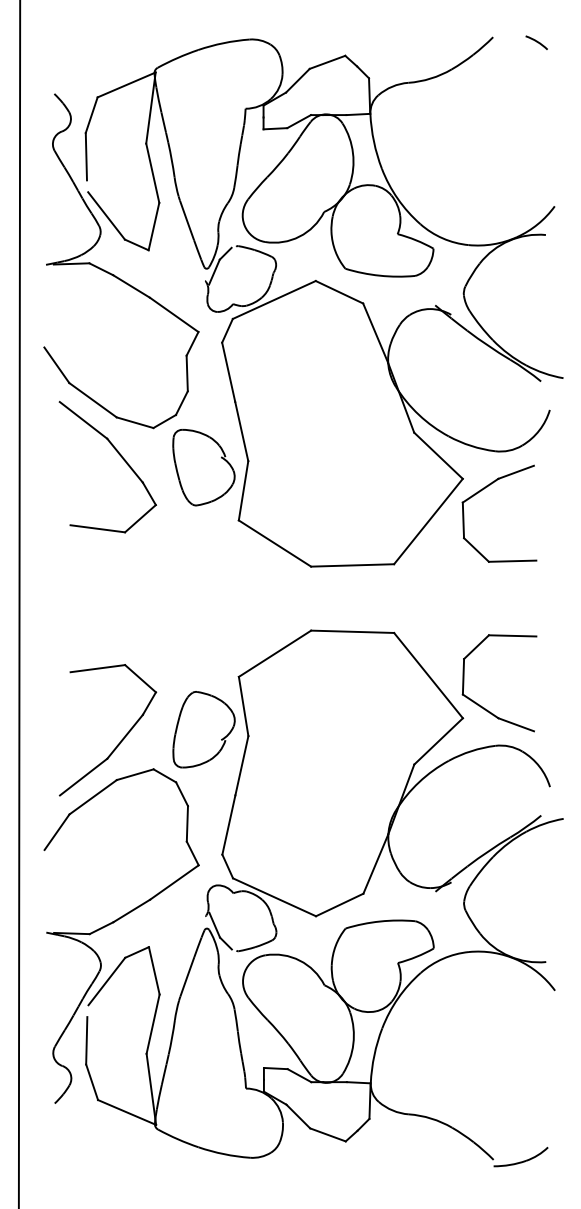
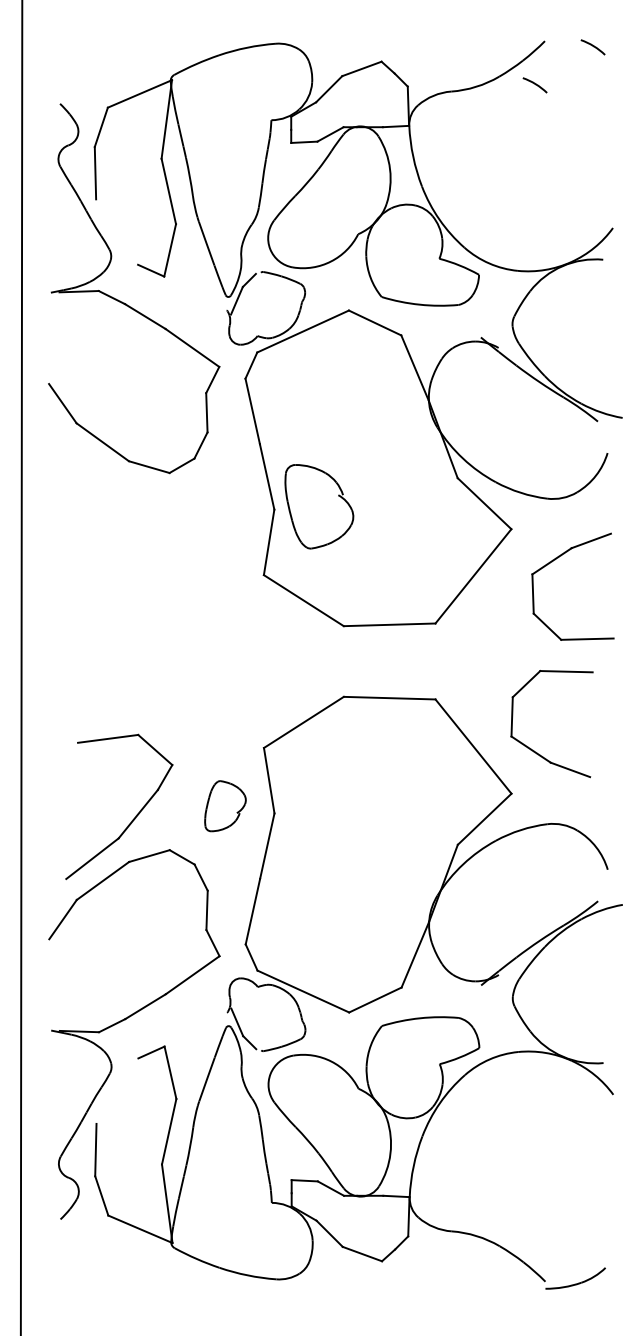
arc: (483, 76) -> (534, 84), added
line: (106, 215) -> (117, 238), removed
part: (121, 458) -> (134, 506), removed
part: (204, 467) -> (319, 506), moved
part: (483, 490) -> (555, 560), moved
part: (483, 707) -> (534, 750), moved
part: (204, 728) -> (225, 805), size x0.6
line: (106, 981) -> (117, 1084), removed

